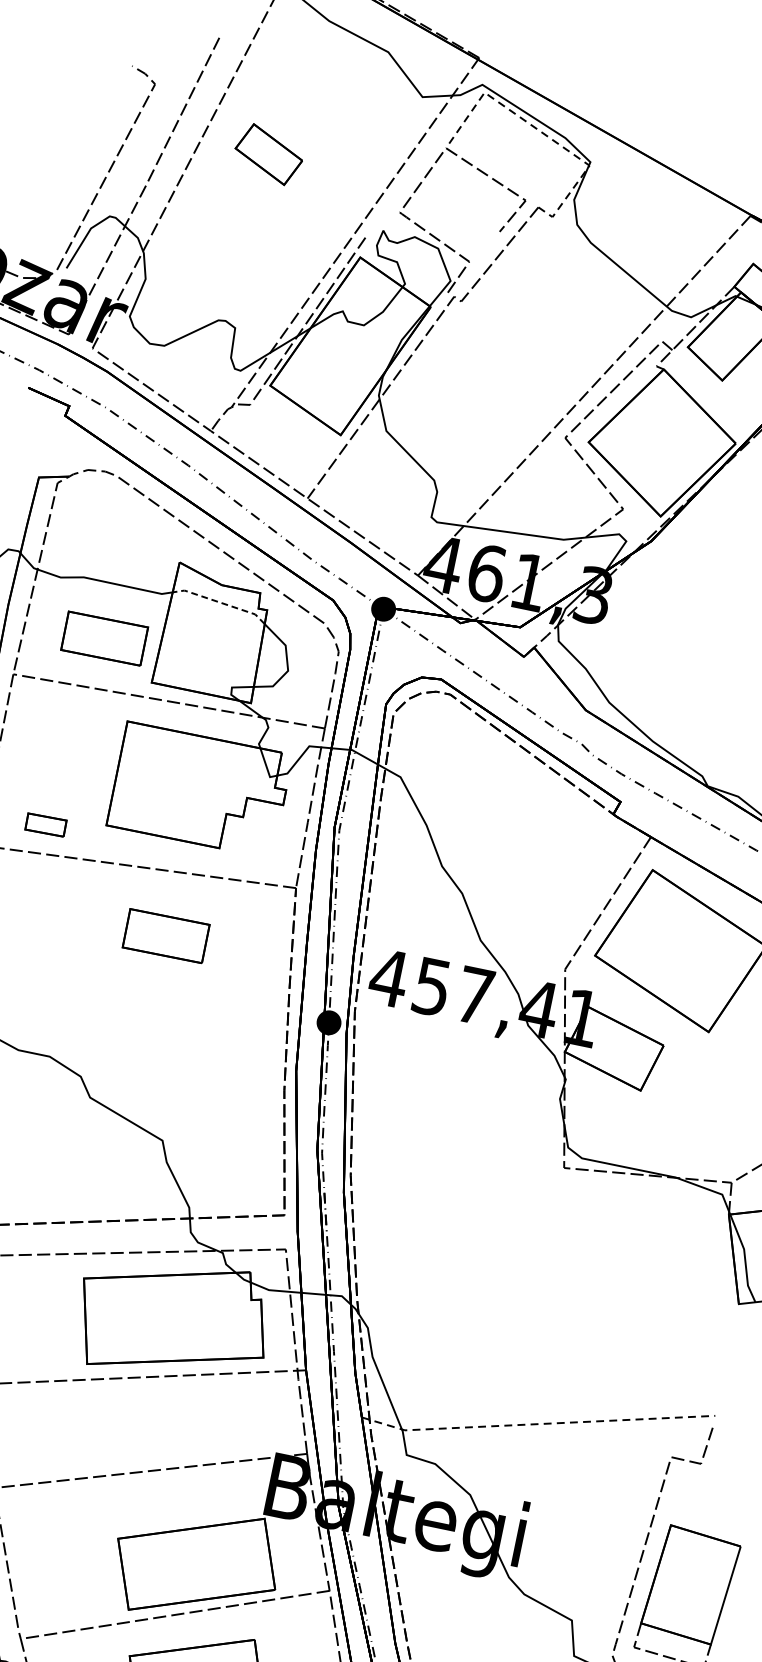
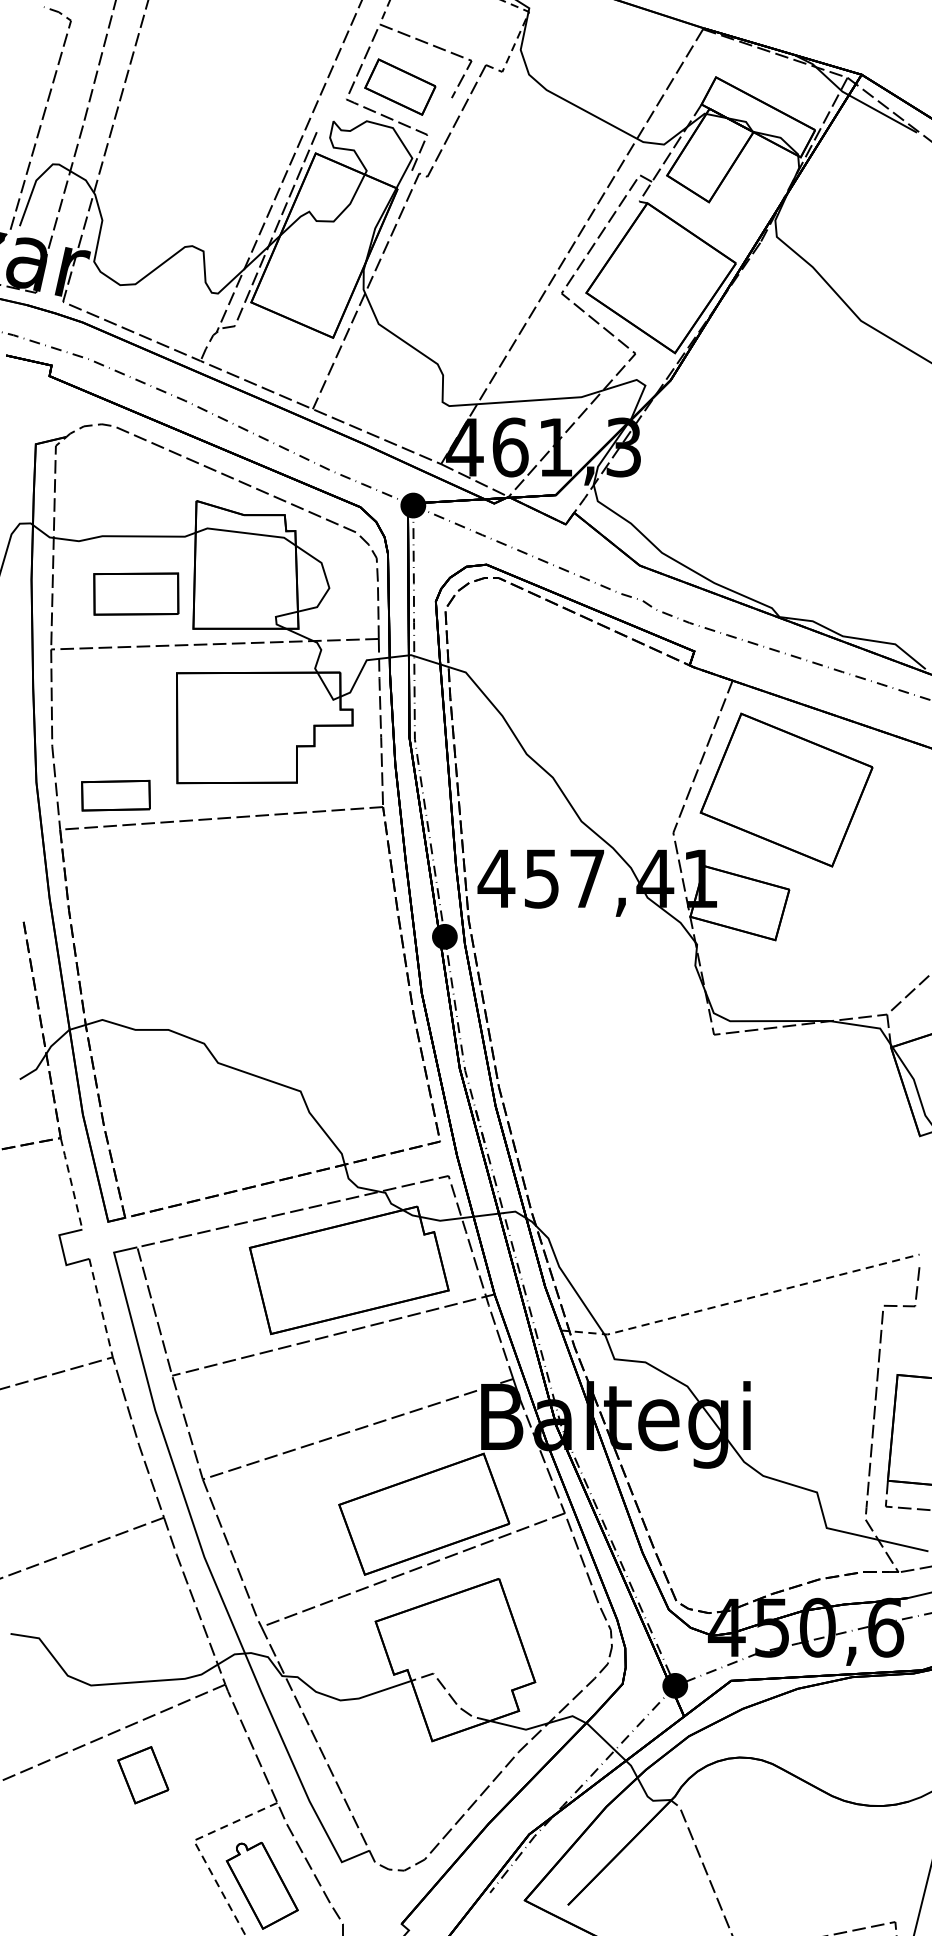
part: (269, 153) -> (400, 86), moved
line: (220, 603) -> (246, 533), dashed -> solid
part: (45, 824) -> (115, 795), size x1.67
part: (166, 935) -> (261, 882), removed

